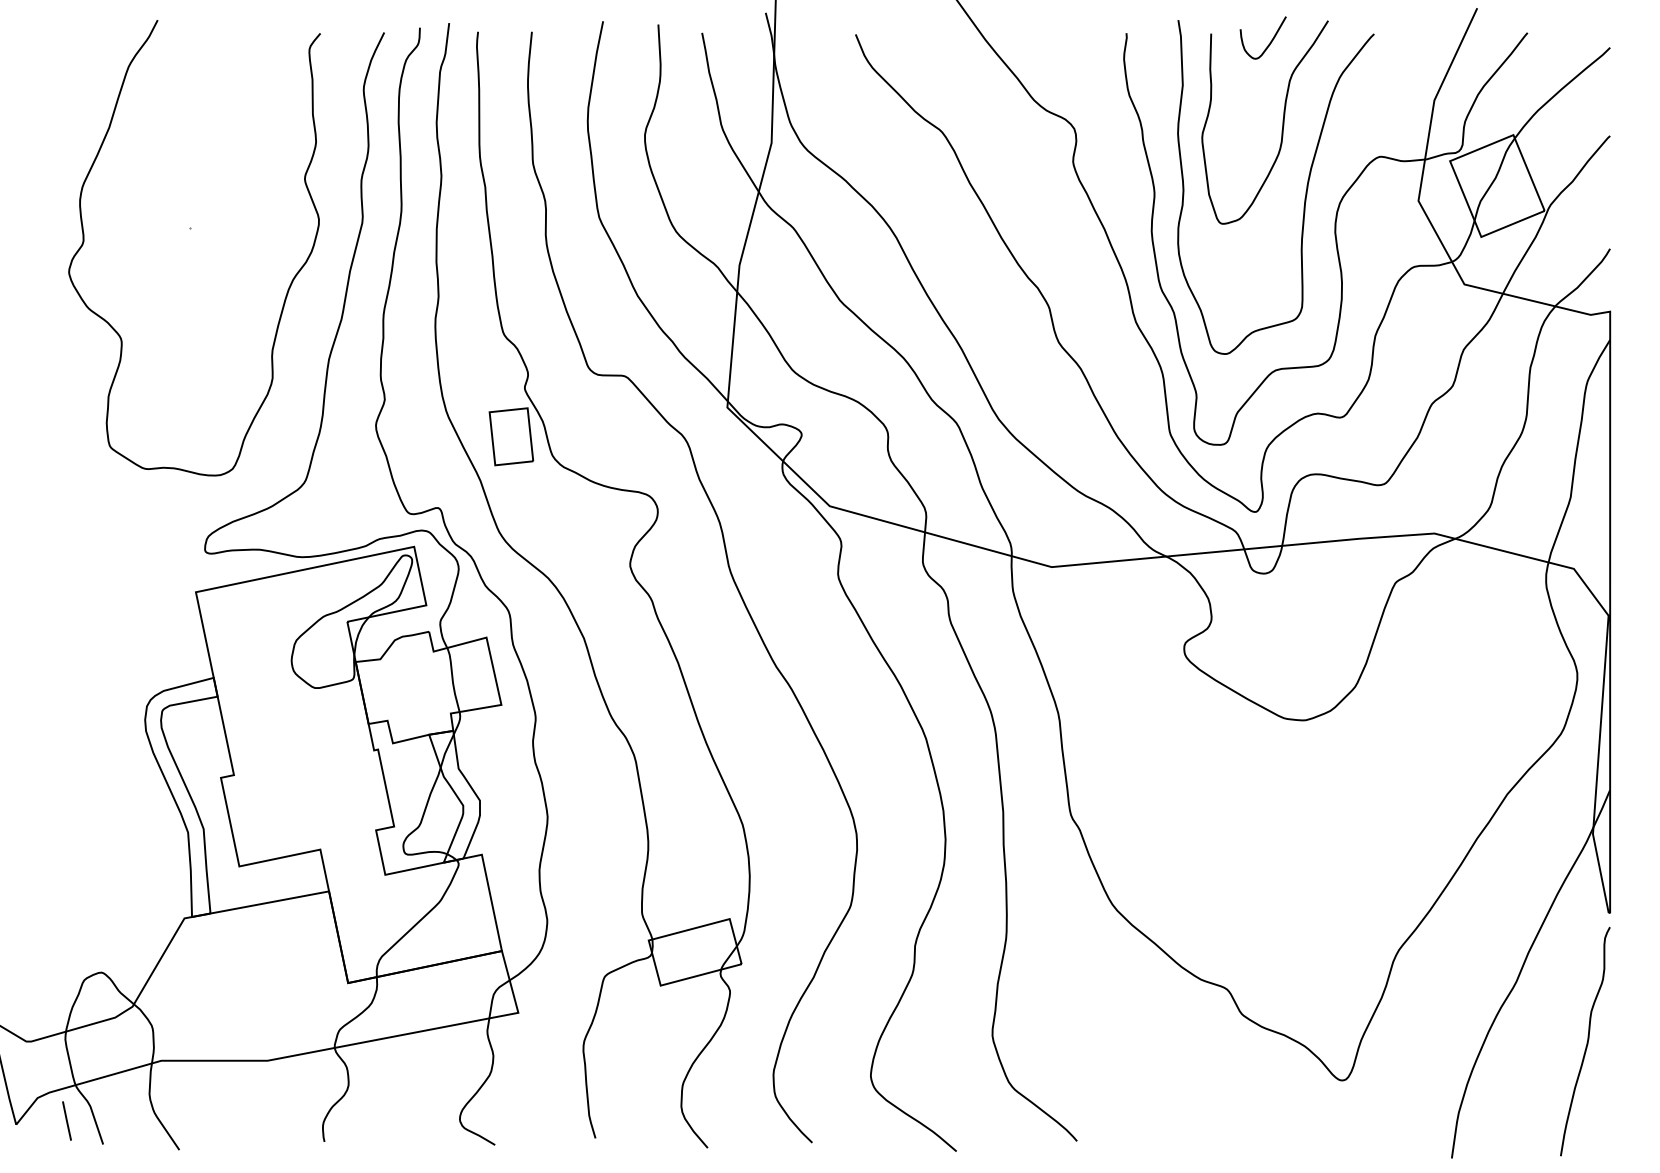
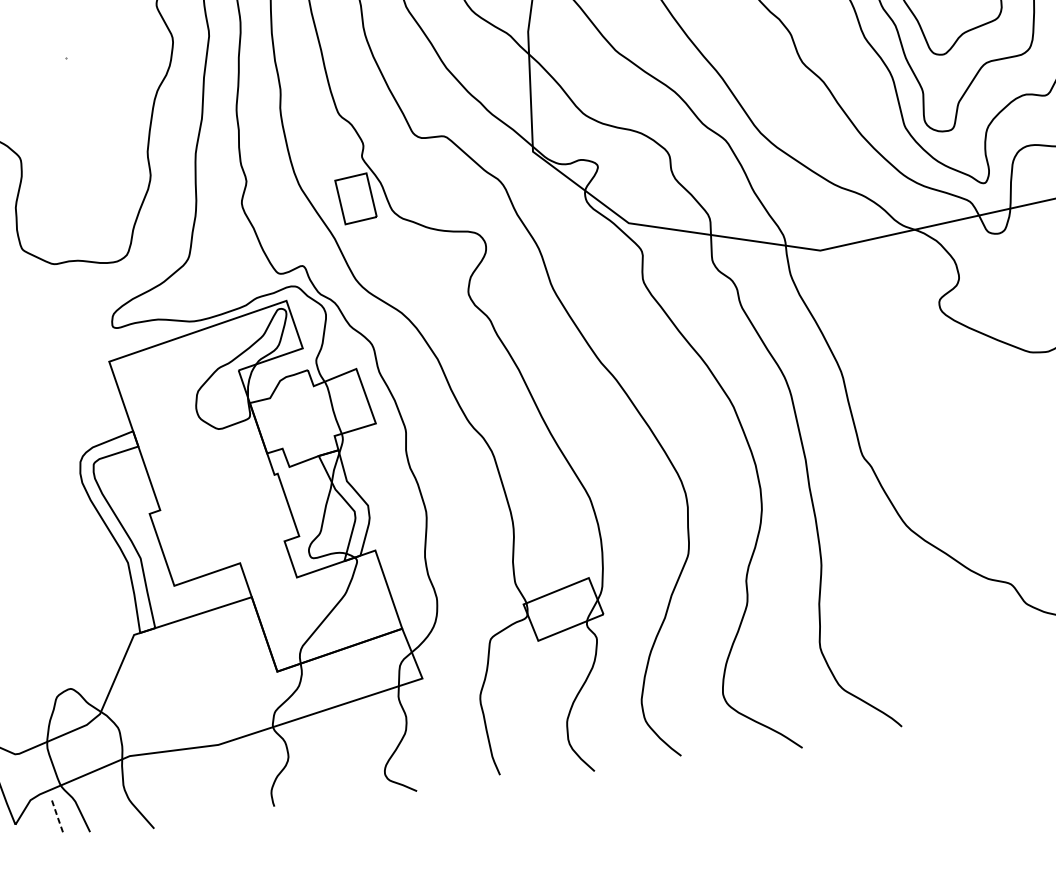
line: (66, 1121) -> (57, 816), solid -> dashed

